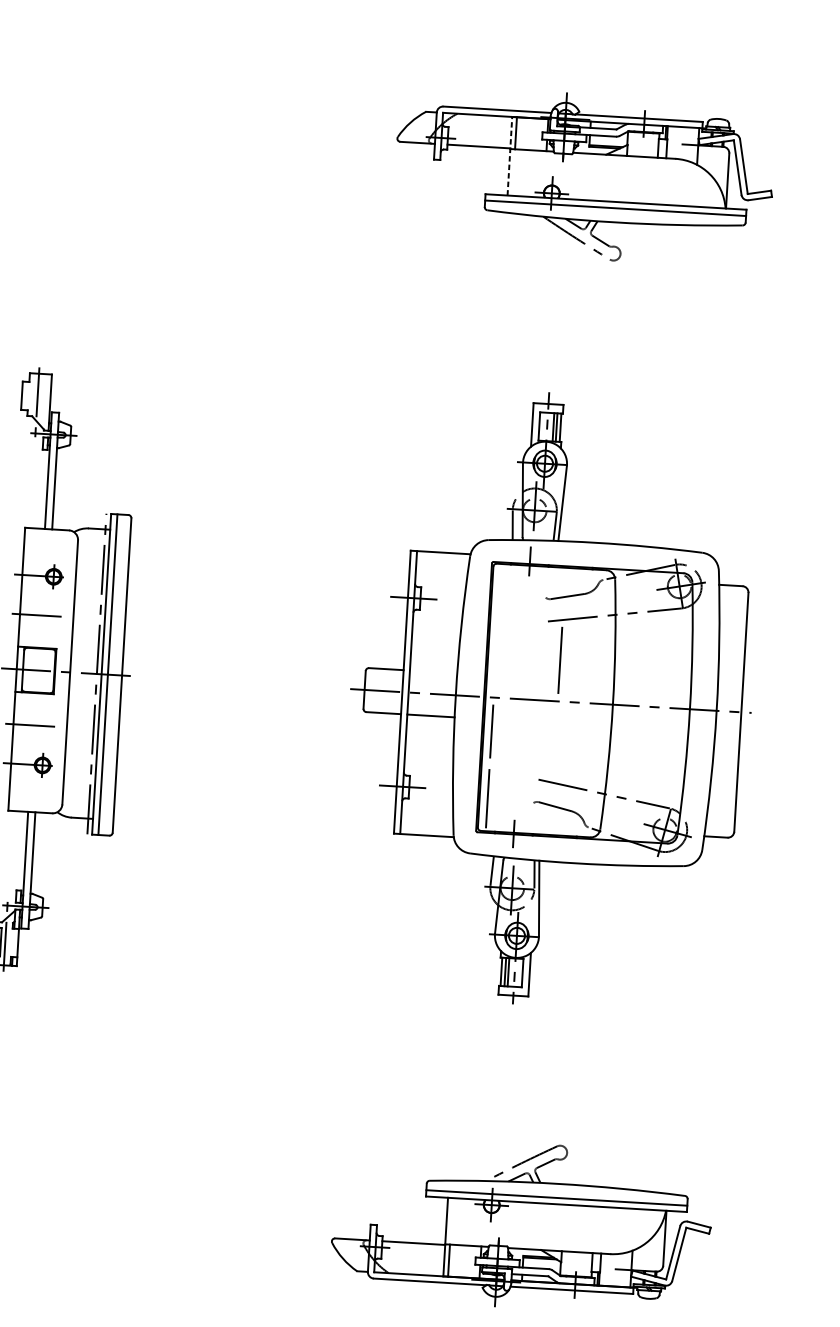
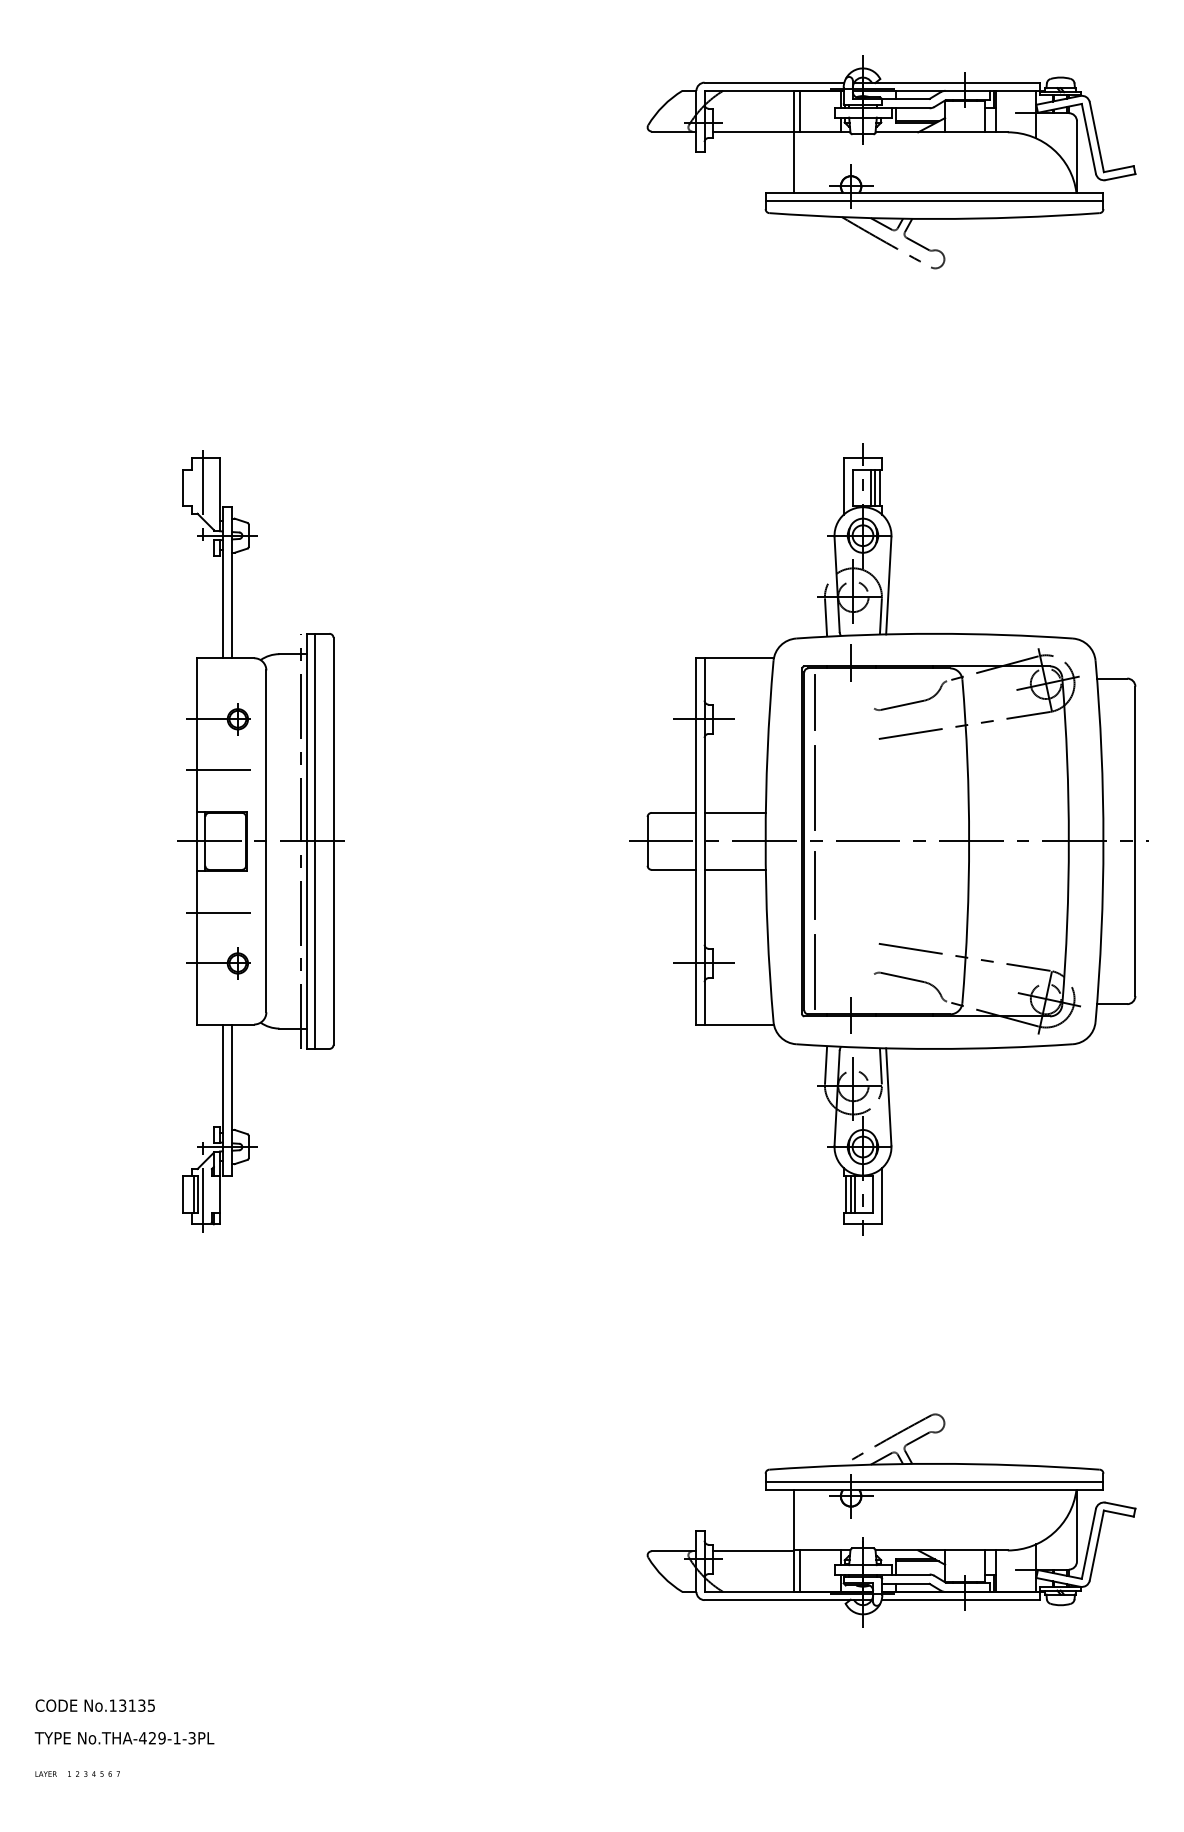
line: (510, 156) -> (794, 141), dashed -> solid
line: (499, 589) -> (814, 701), added
line: (560, 659) -> (814, 787), moved
line: (433, 671) -> (734, 812), added

